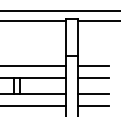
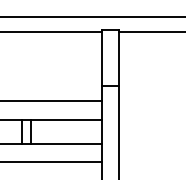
line: (93, 65) -> (143, 100), removed
line: (93, 77) -> (143, 119), removed
line: (93, 93) -> (143, 143), removed
line: (93, 105) -> (143, 162), removed

